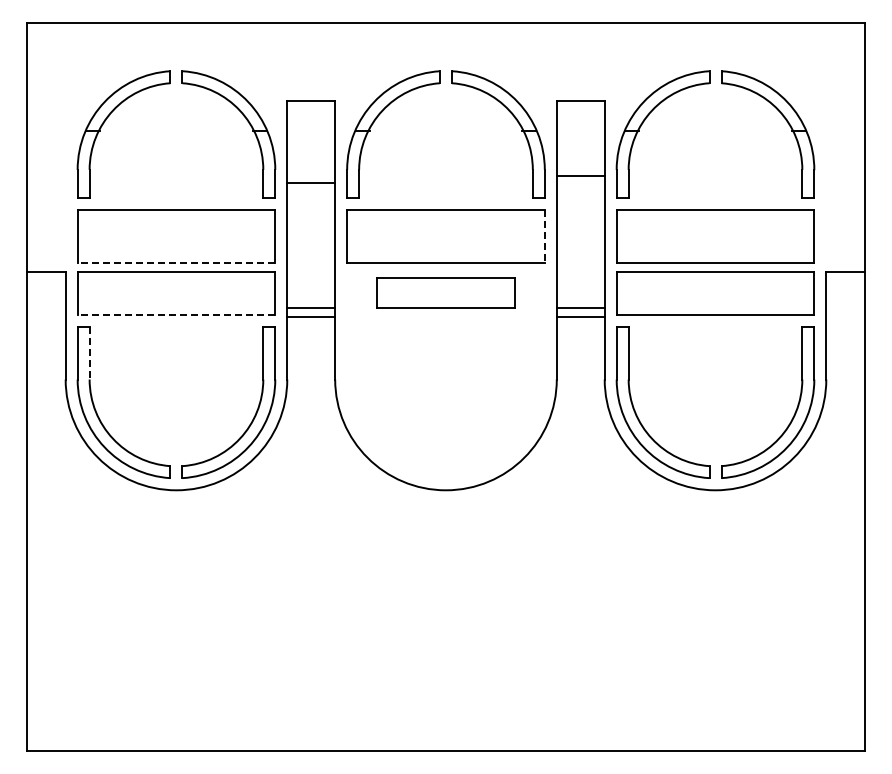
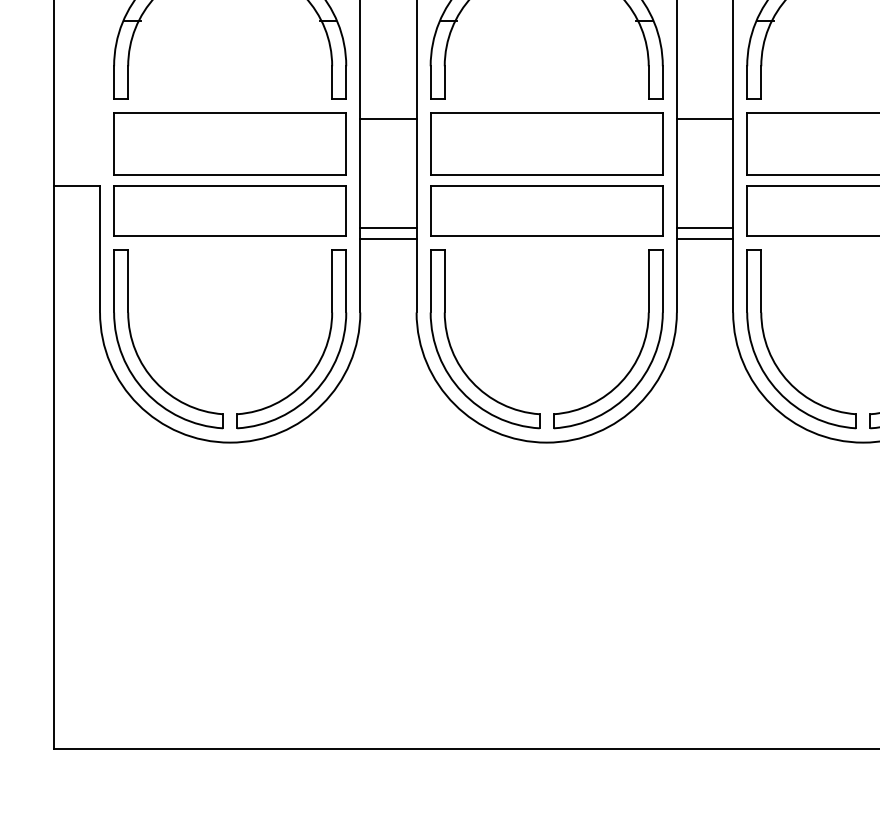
line: (580, 175) -> (704, 118), moved
line: (311, 182) -> (388, 118), moved
line: (544, 236) -> (662, 144), dashed -> solid
line: (176, 262) -> (230, 175), dashed -> solid
part: (445, 293) -> (546, 211), size x1.43
line: (176, 314) -> (230, 236), dashed -> solid
line: (89, 353) -> (128, 281), dashed -> solid
part: (367, 413) -> (454, 352), added
part: (524, 413) -> (638, 352), added

